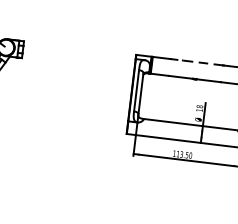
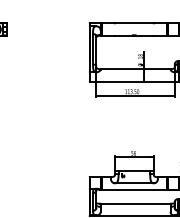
line: (195, 62) -> (133, 23), dashed -> solid

